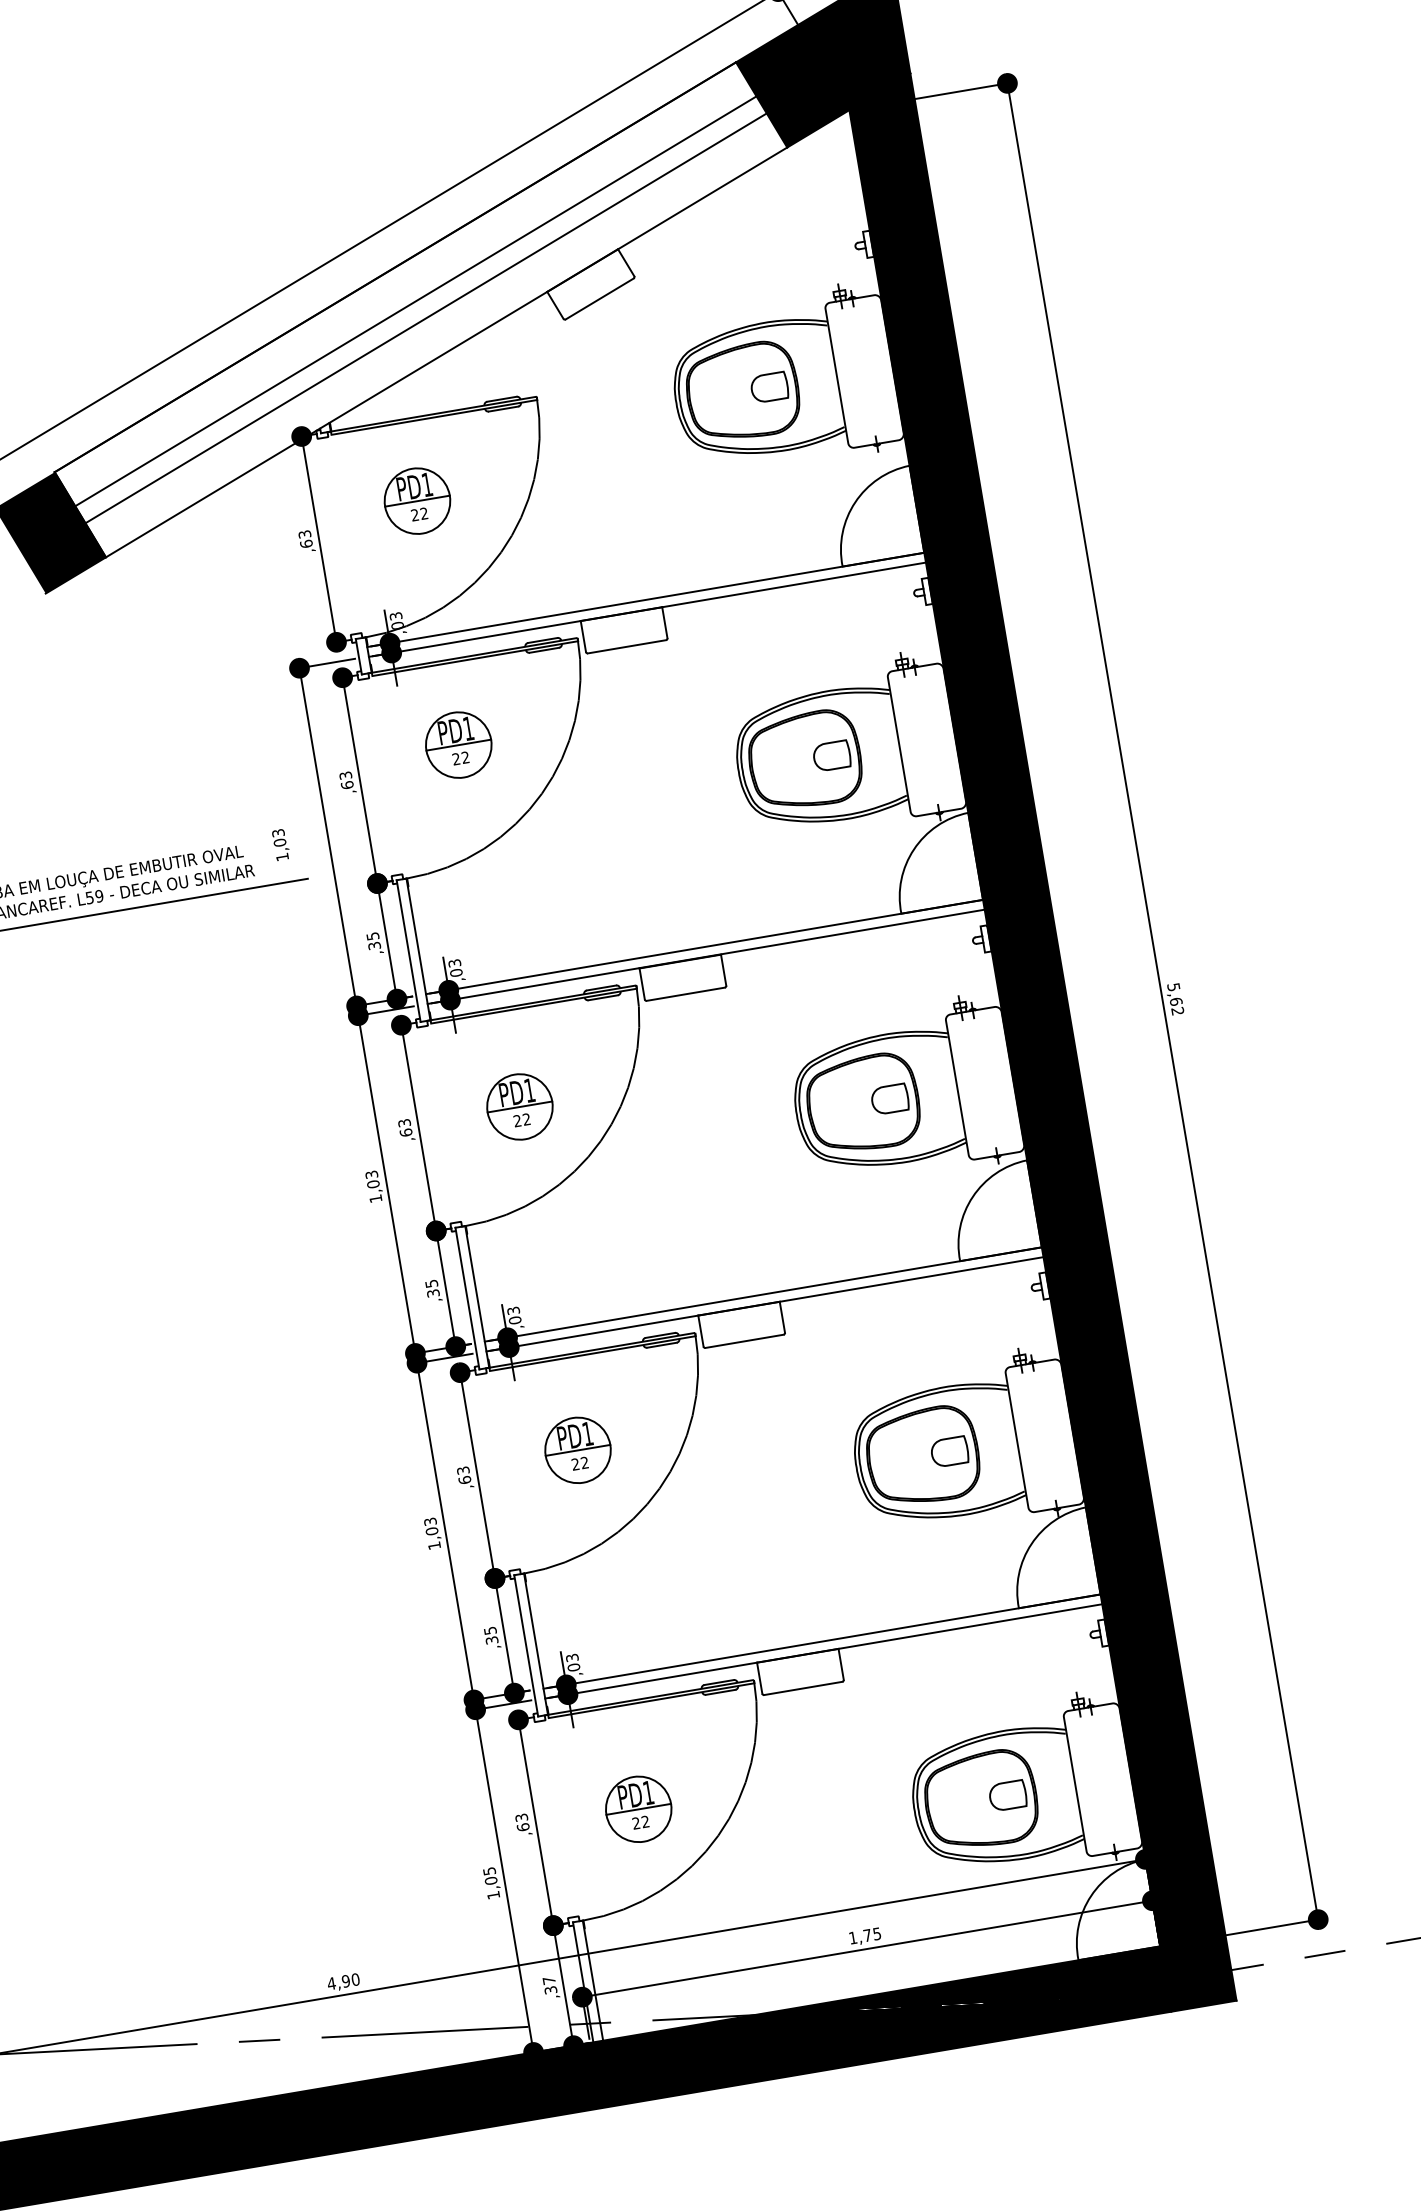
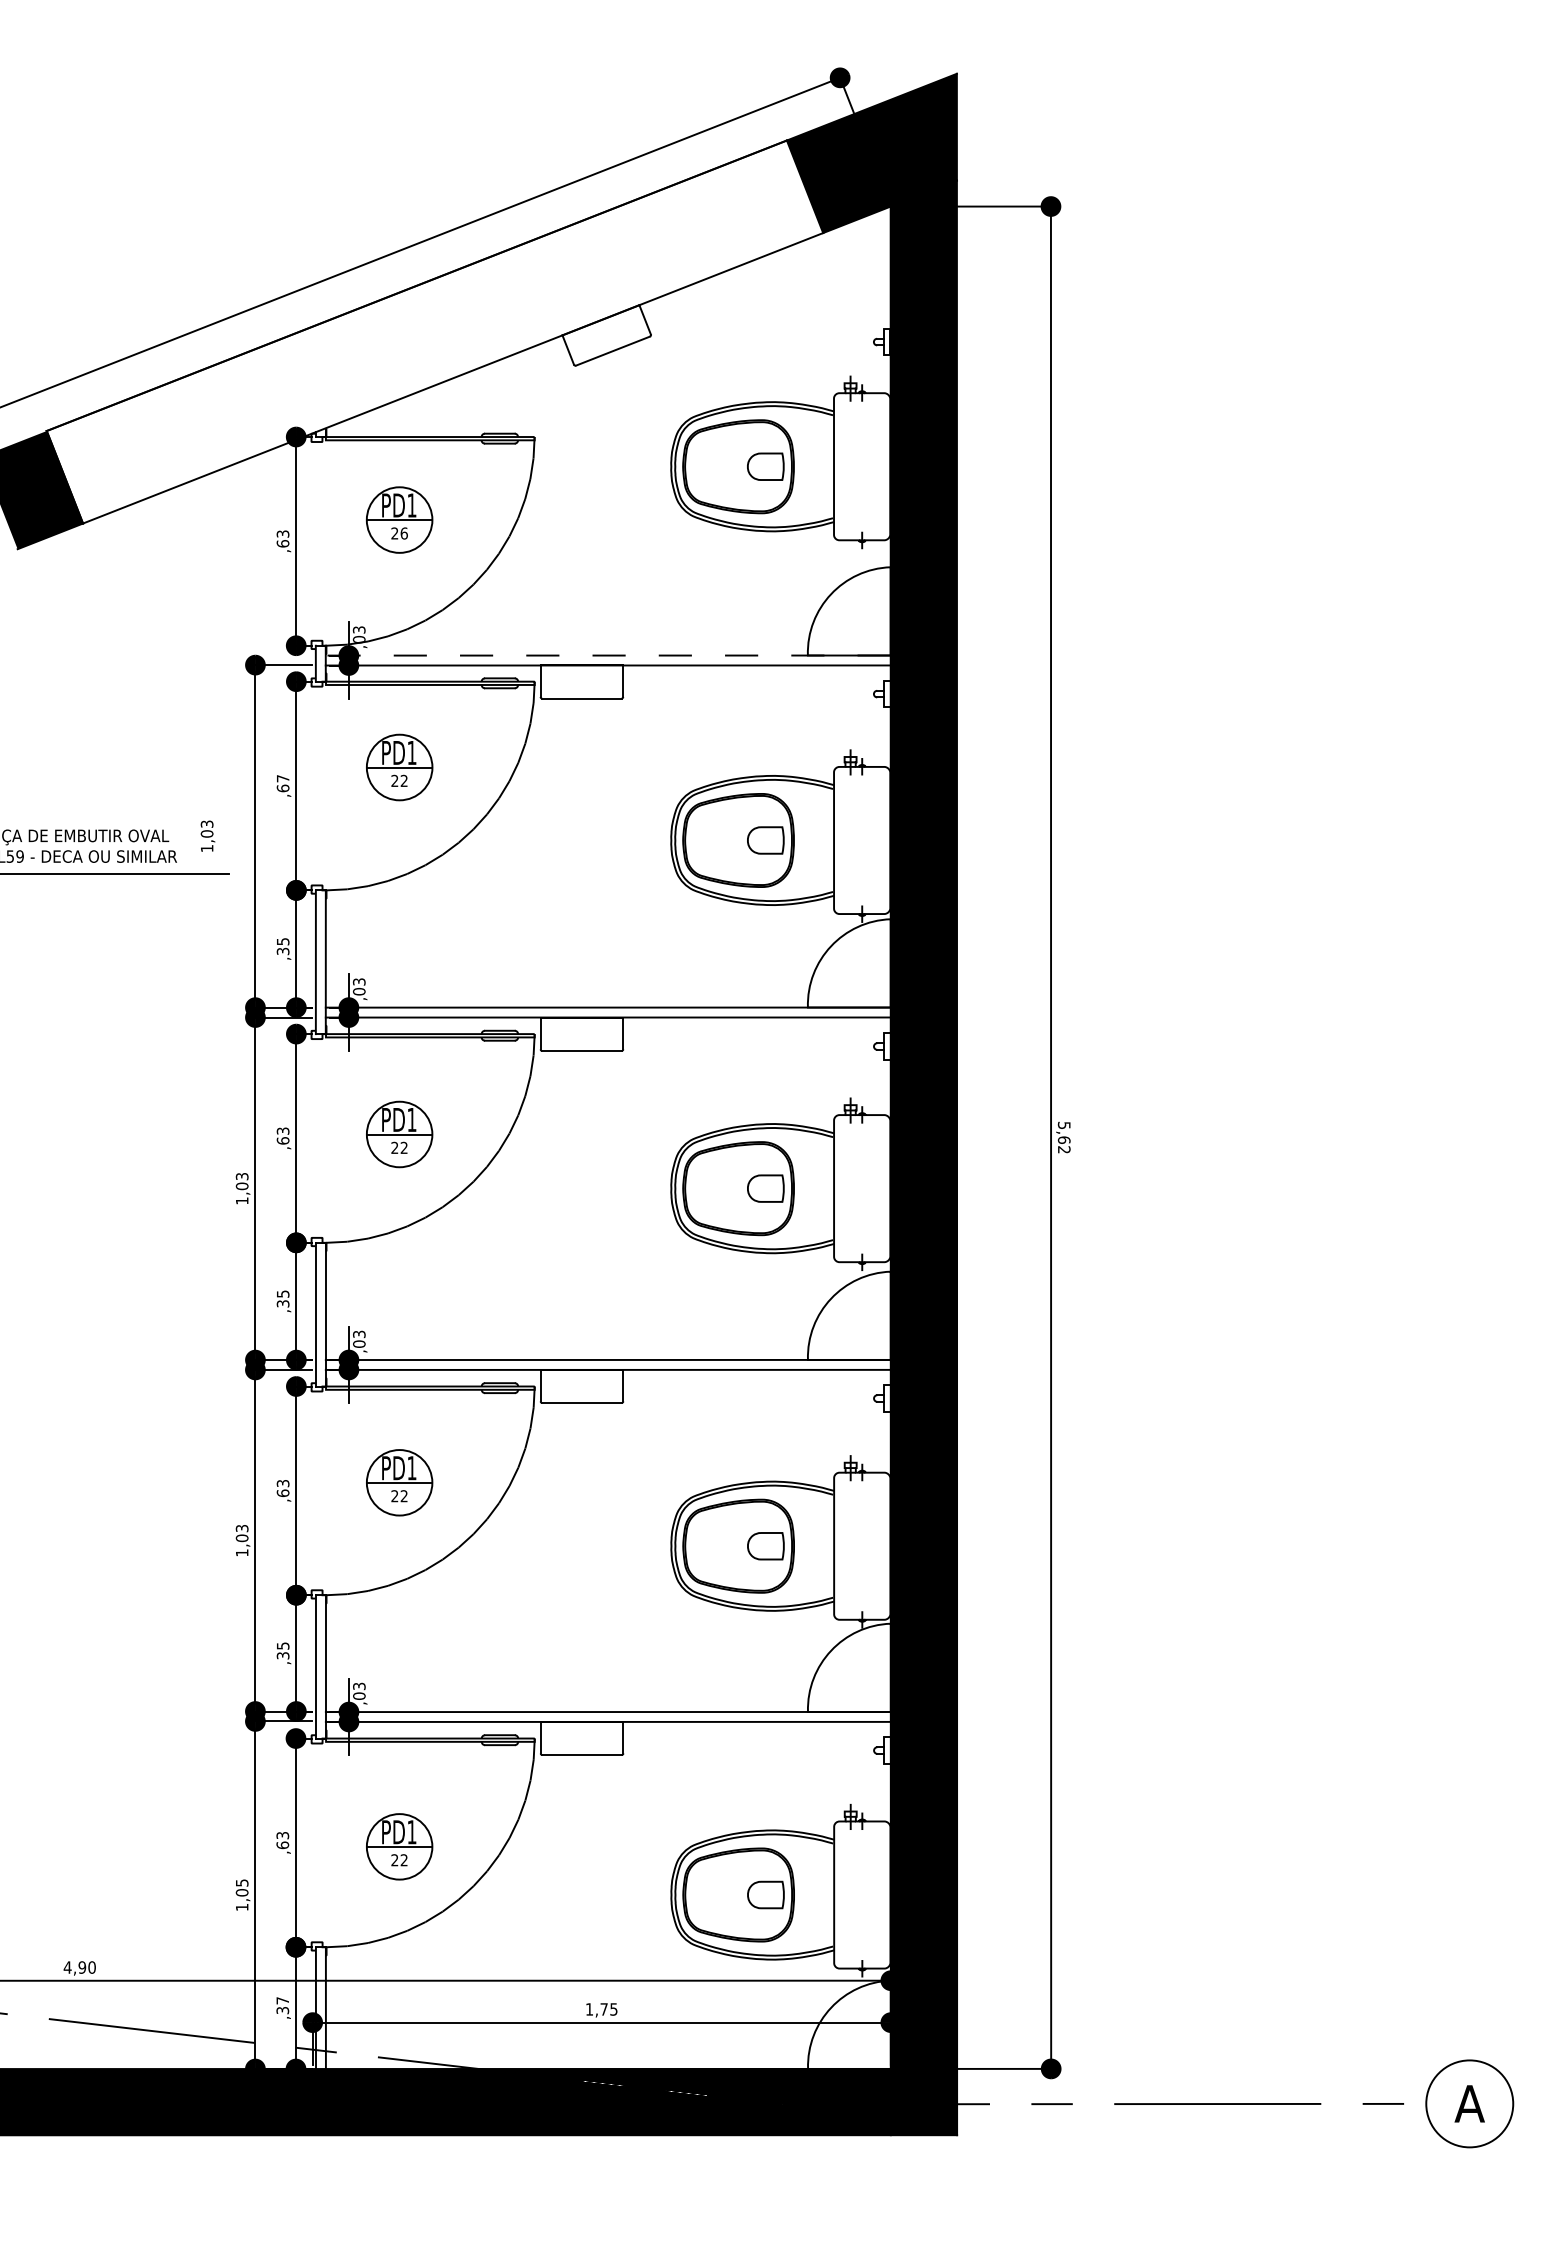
line: (415, 301) -> (431, 322), removed
line: (426, 318) -> (438, 341), removed
text: (423, 513) -> (403, 533), 22 -> 26
line: (645, 600) -> (607, 655), solid -> dashed
text: (345, 775) -> (282, 778), ,63 -> ,67

